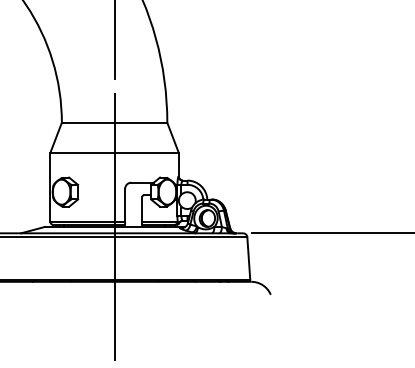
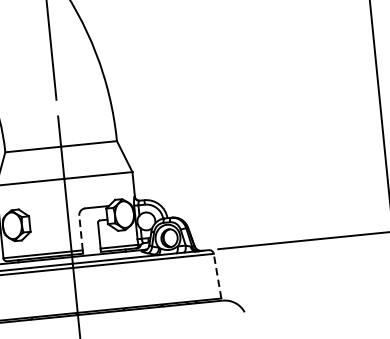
line: (125, 204) -> (81, 232), solid -> dashed
line: (248, 257) -> (217, 275), solid -> dashed

